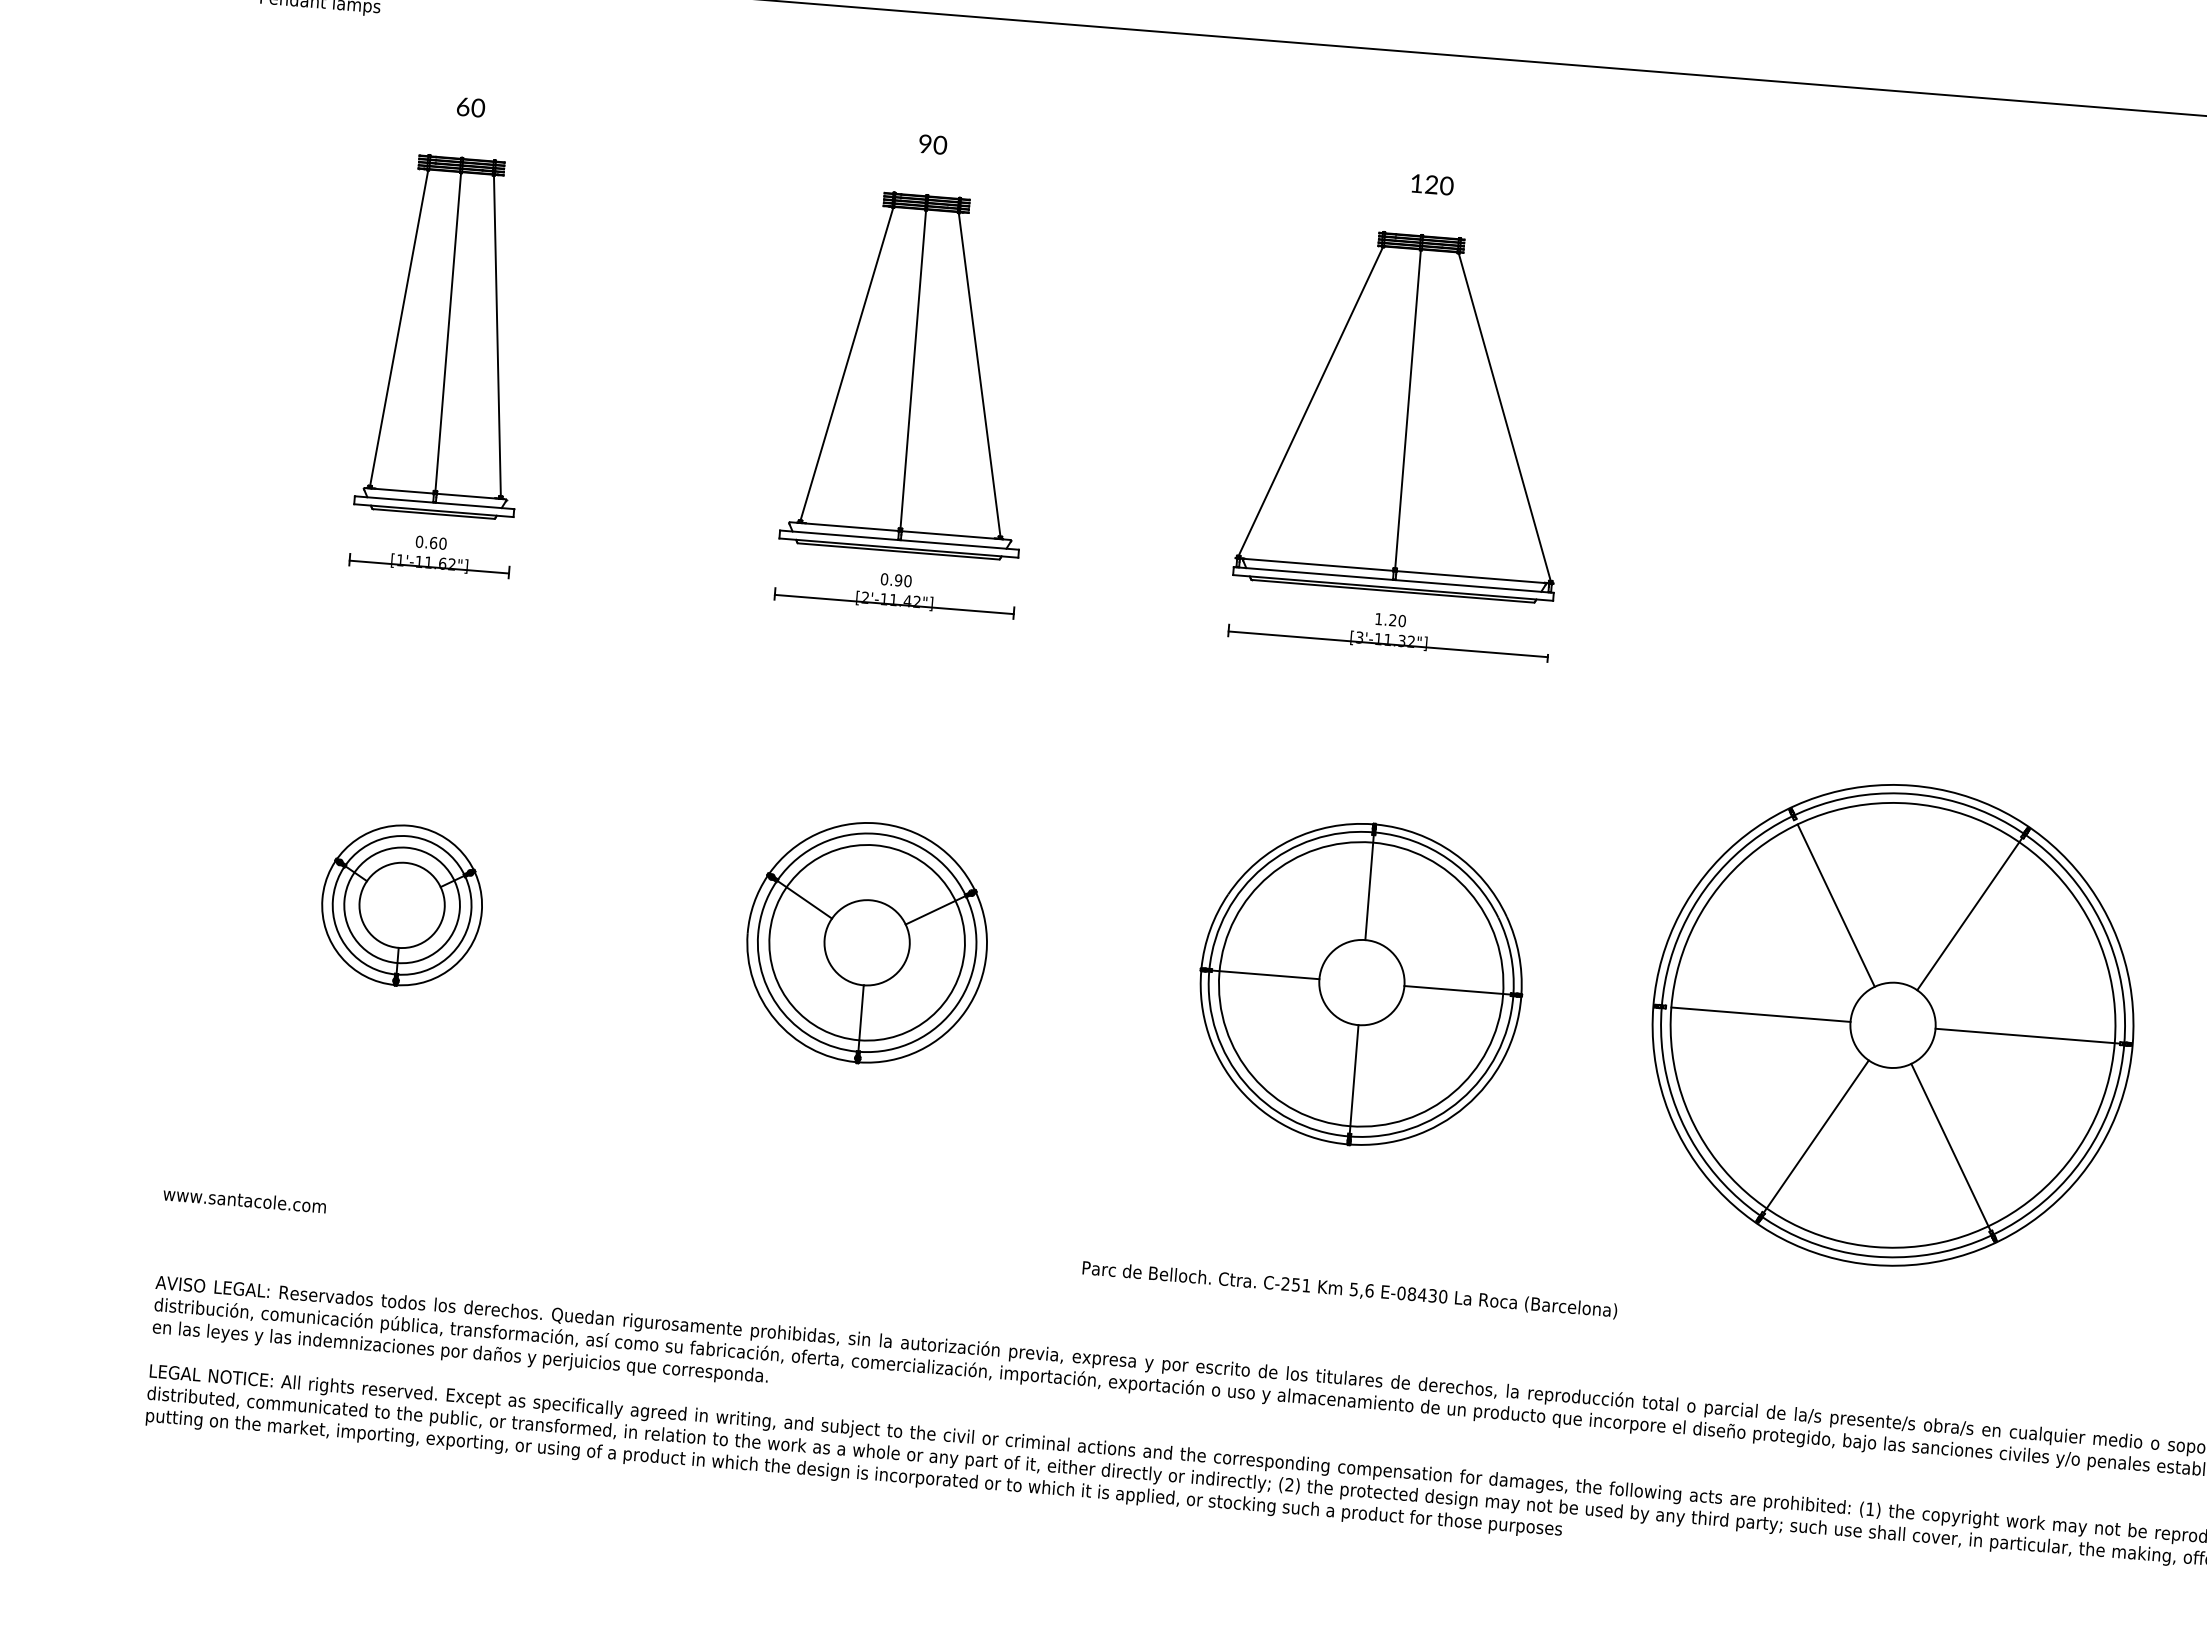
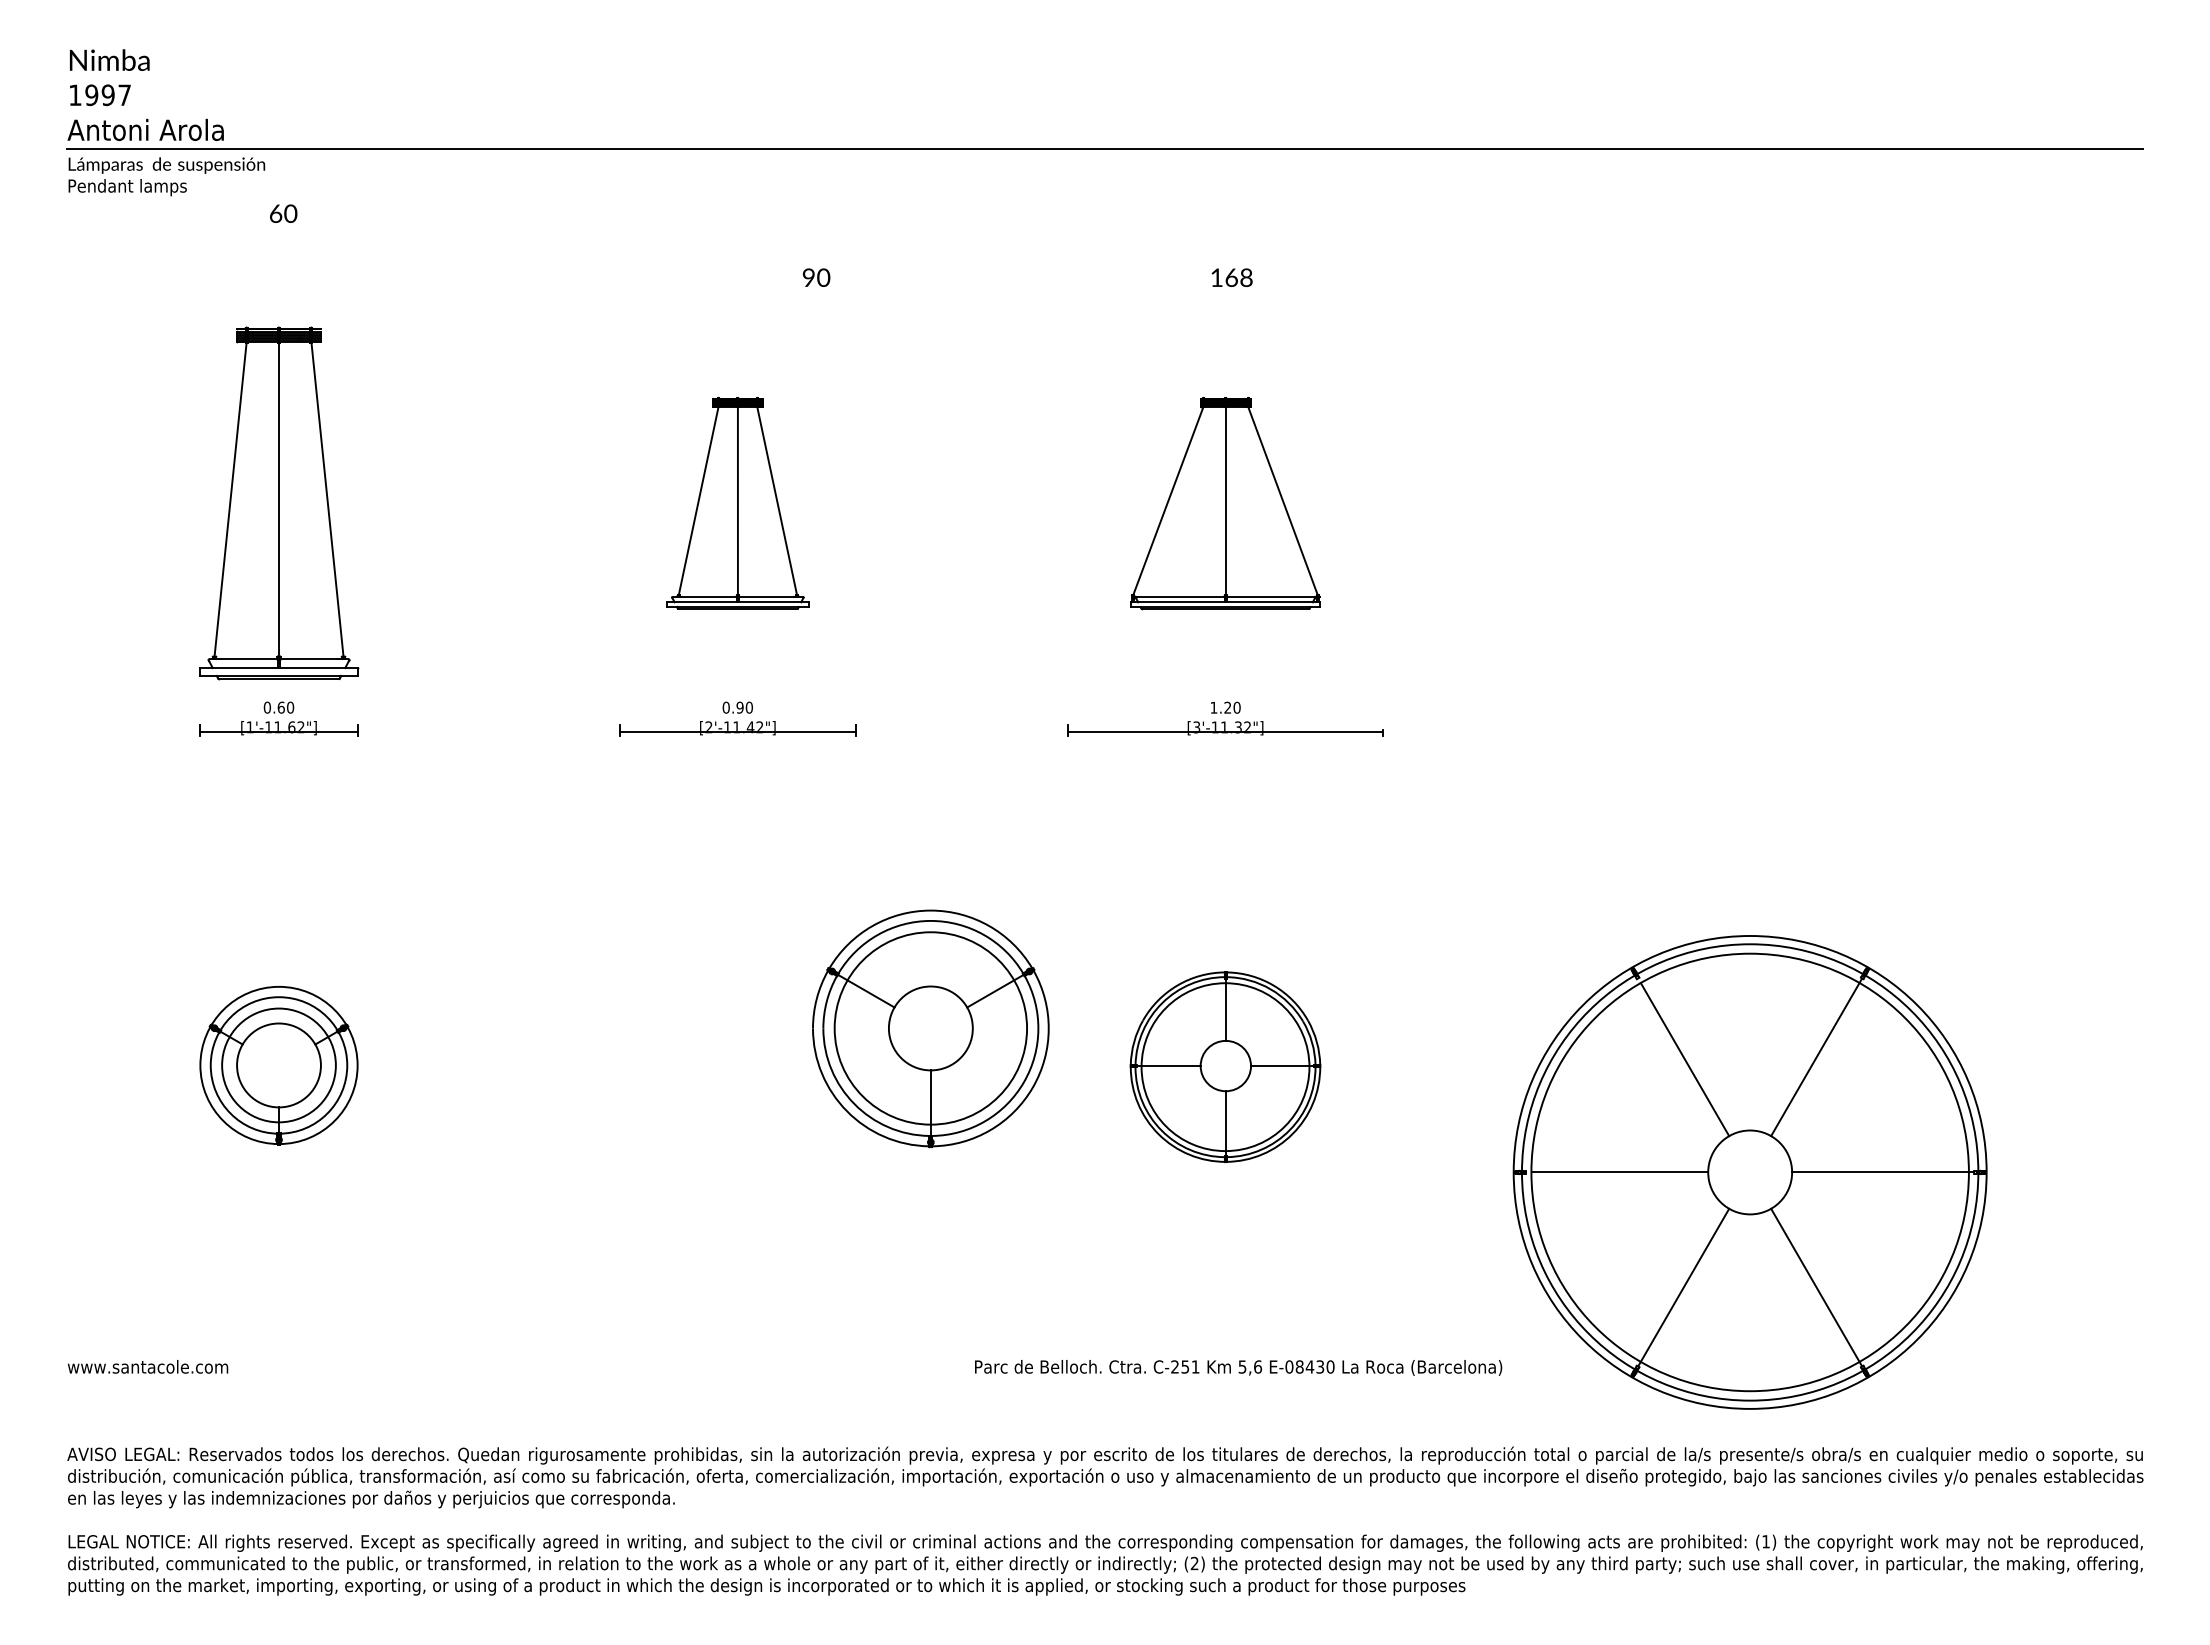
text: (470, 107) -> (283, 213), moved
text: (933, 144) -> (816, 277), moved
text: (1439, 185) -> (1239, 277), 120 -> 168
part: (912, 373) -> (737, 503), size x0.6
part: (1407, 413) -> (1225, 503), size x0.6
part: (866, 942) -> (930, 1028), moved
part: (1361, 983) -> (1225, 1066), size x0.6
part: (1892, 1025) -> (1749, 1172), moved

